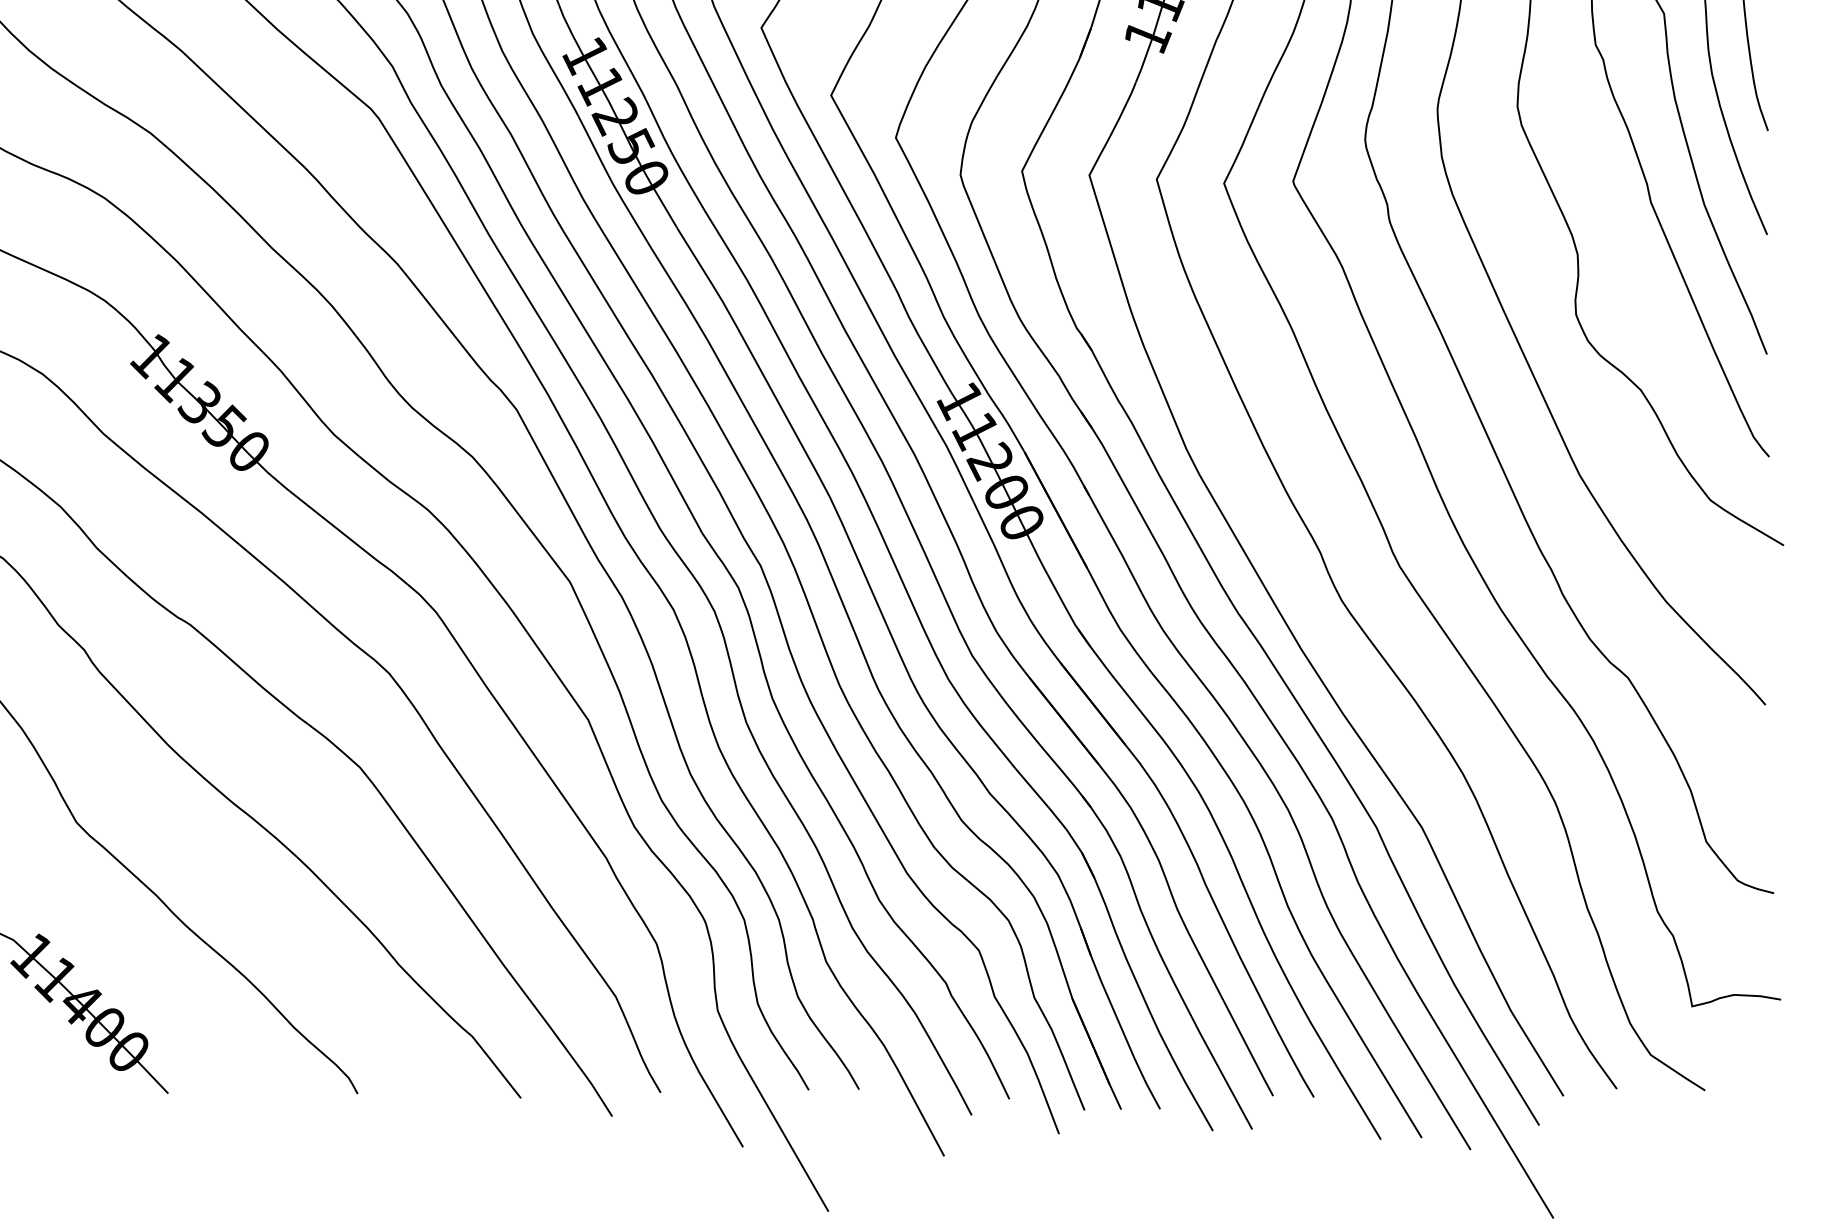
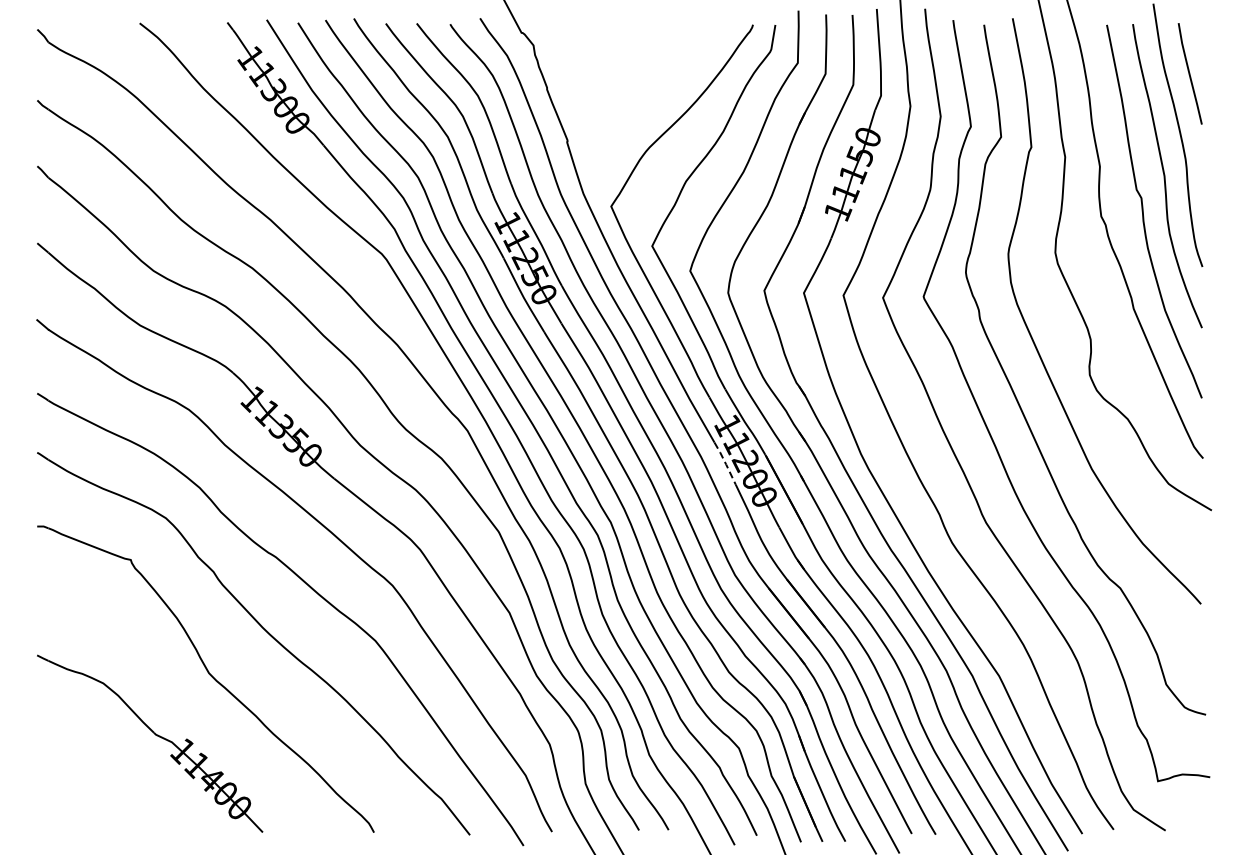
line: (955, 465) -> (725, 463), solid -> dashed

